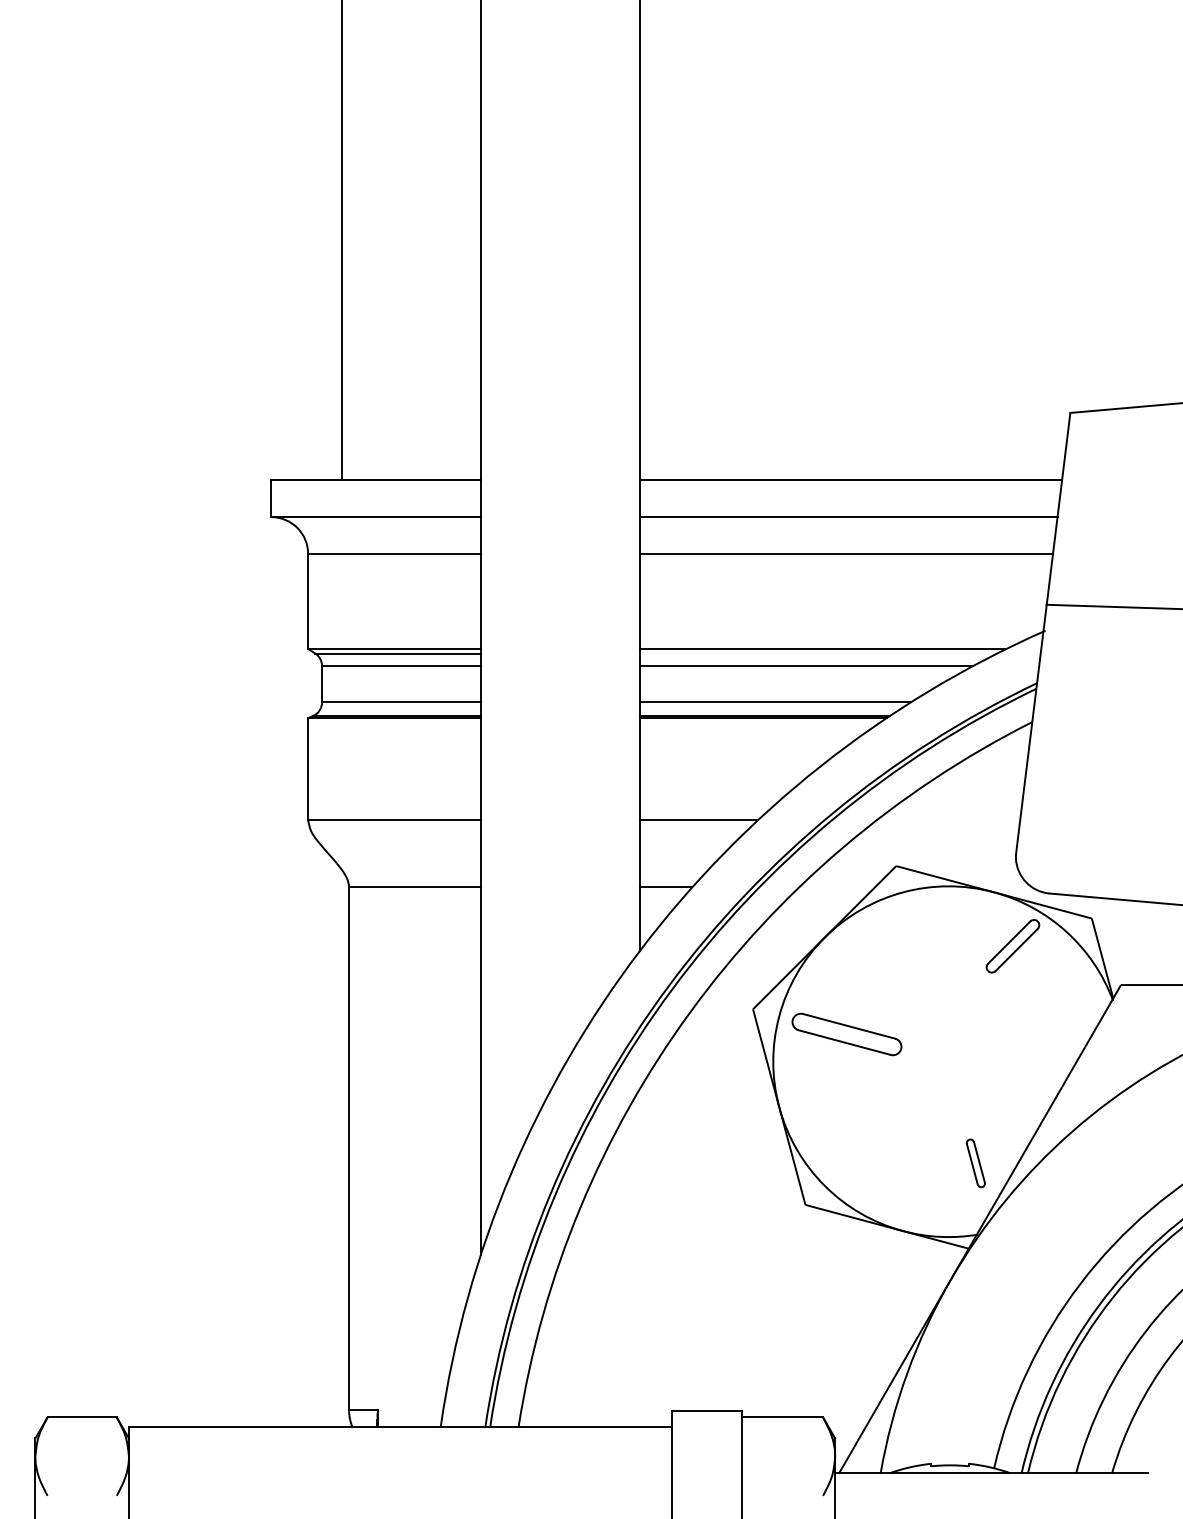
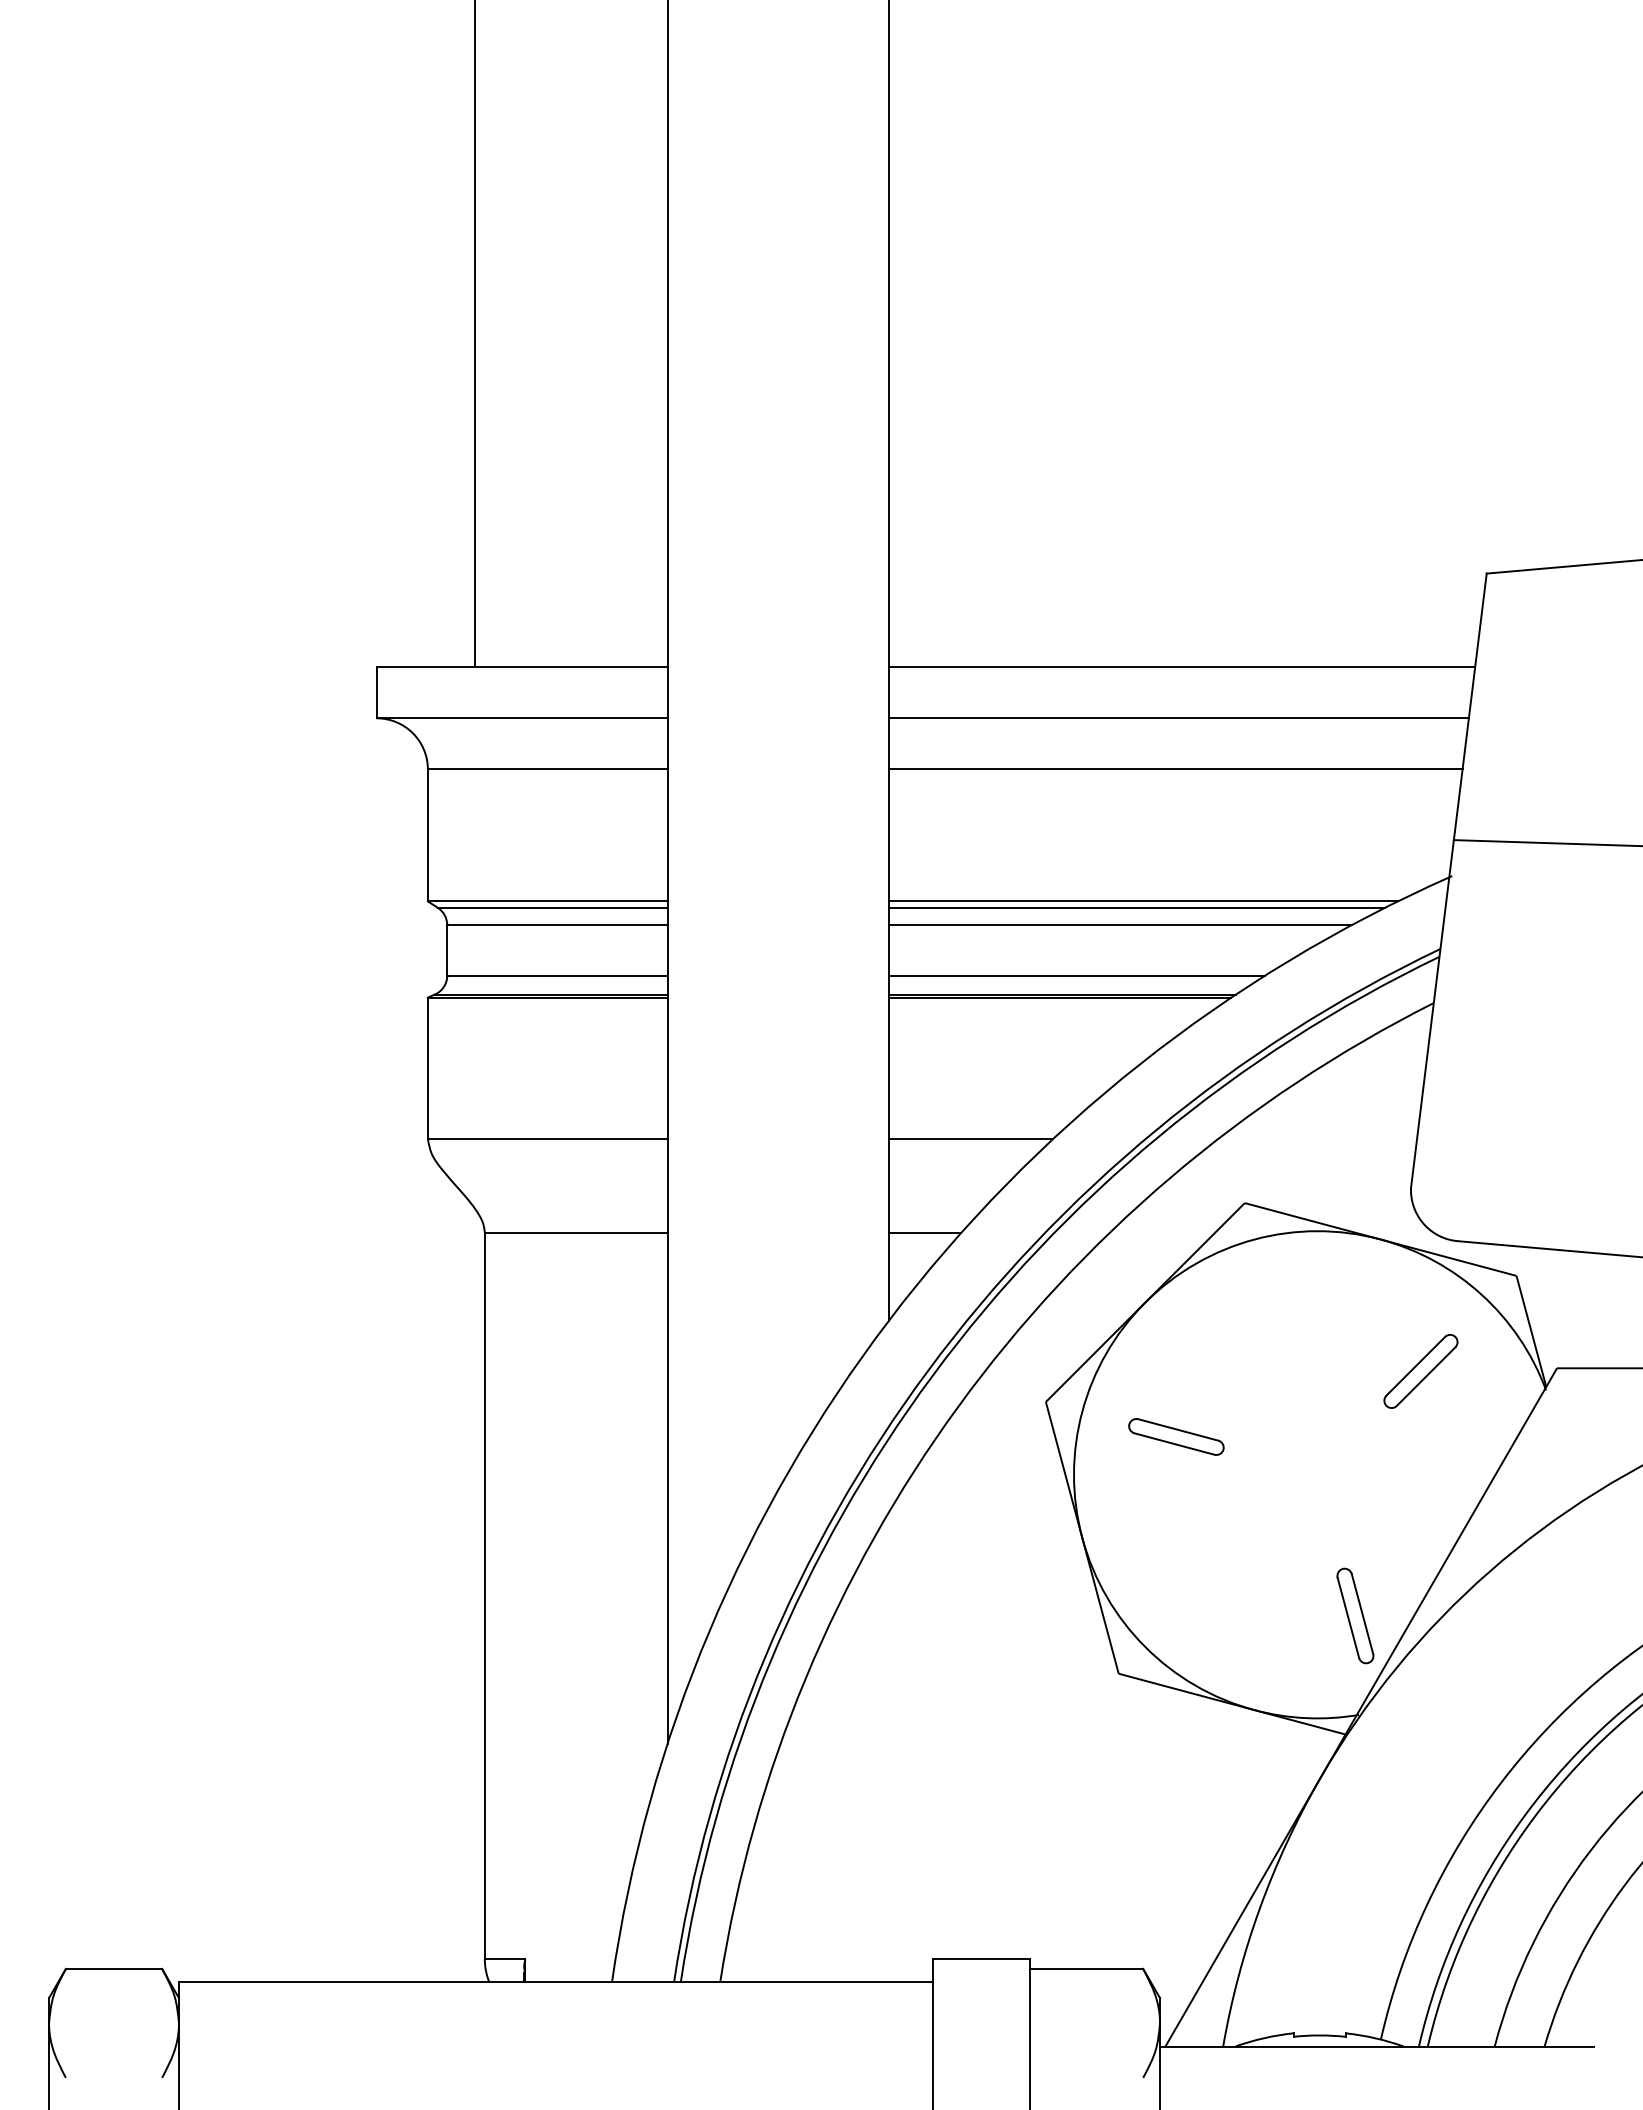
line: (818, 653) -> (1136, 907), added
part: (1012, 946) -> (1420, 1371), moved
part: (847, 1034) -> (1176, 1436), size x0.62
part: (975, 1163) -> (1355, 1615), size x1.43

